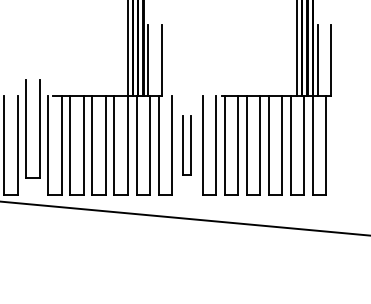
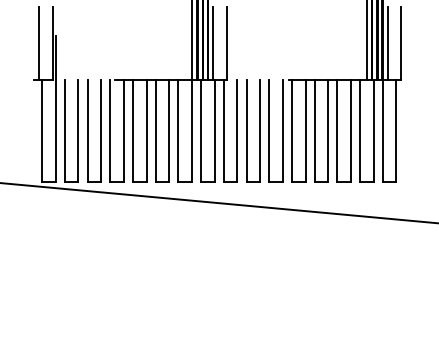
part: (33, 128) -> (94, 130), moved
part: (187, 145) -> (253, 130), size x1.67

